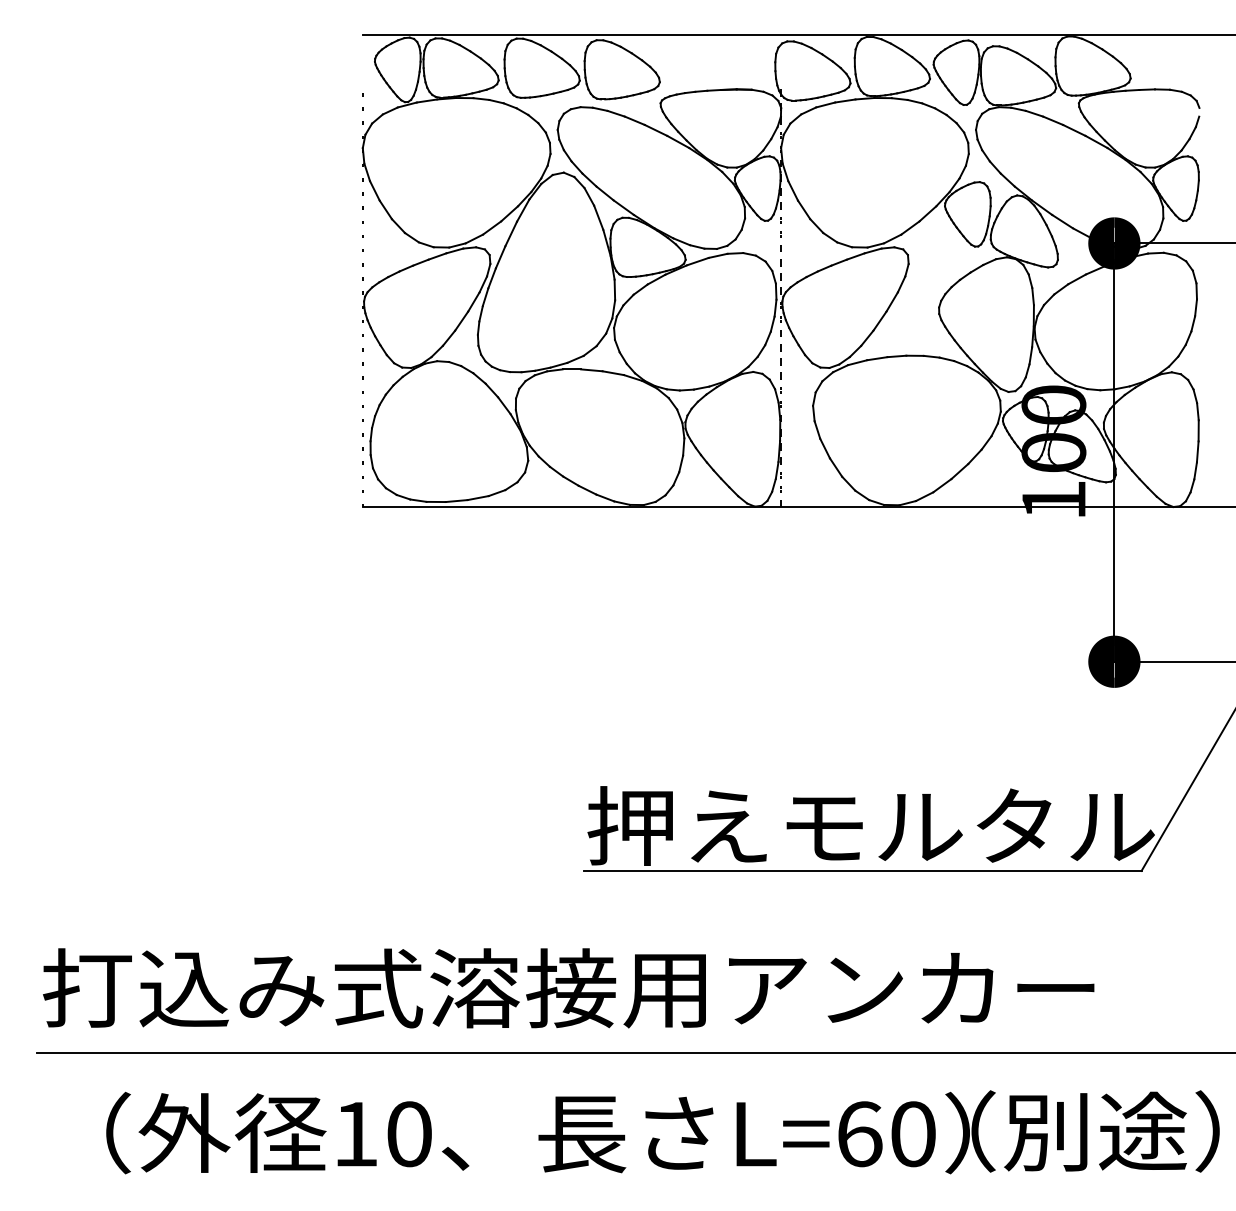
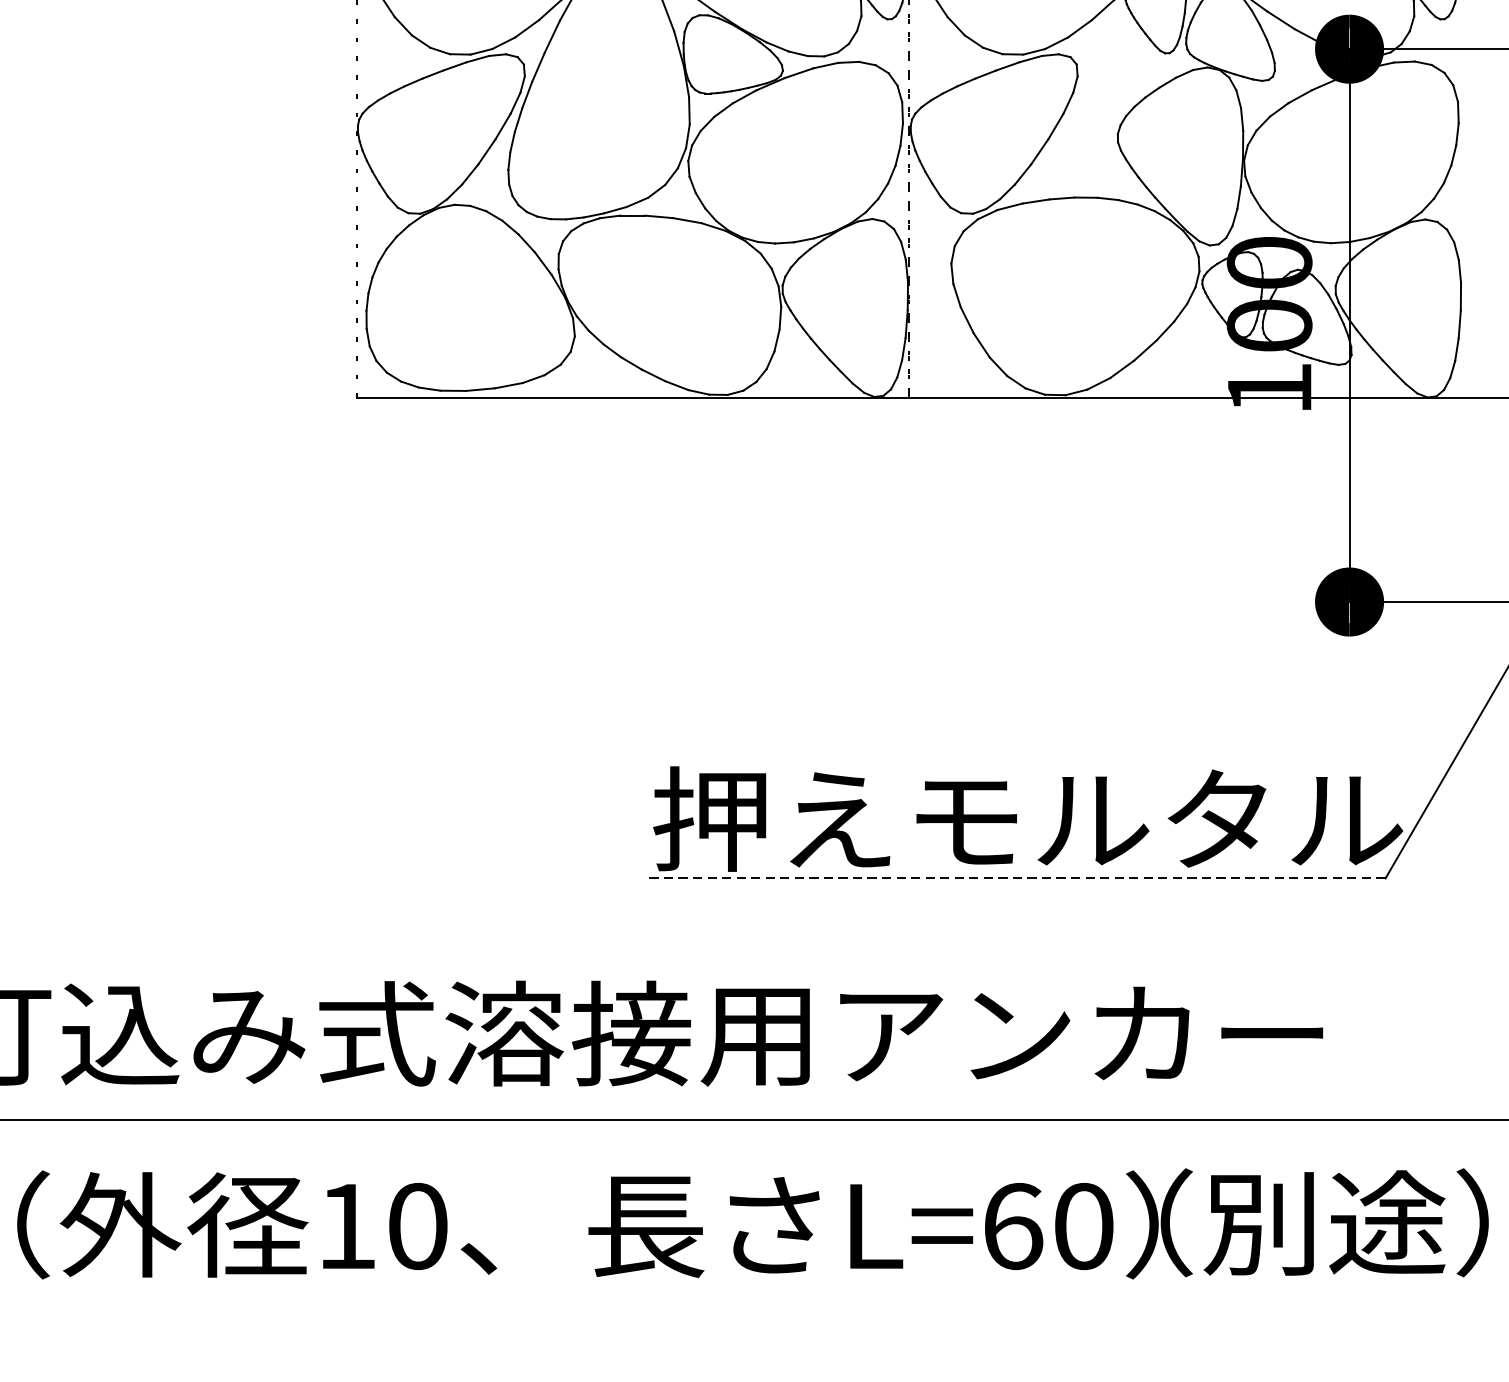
line: (862, 870) -> (1016, 877), solid -> dashed

